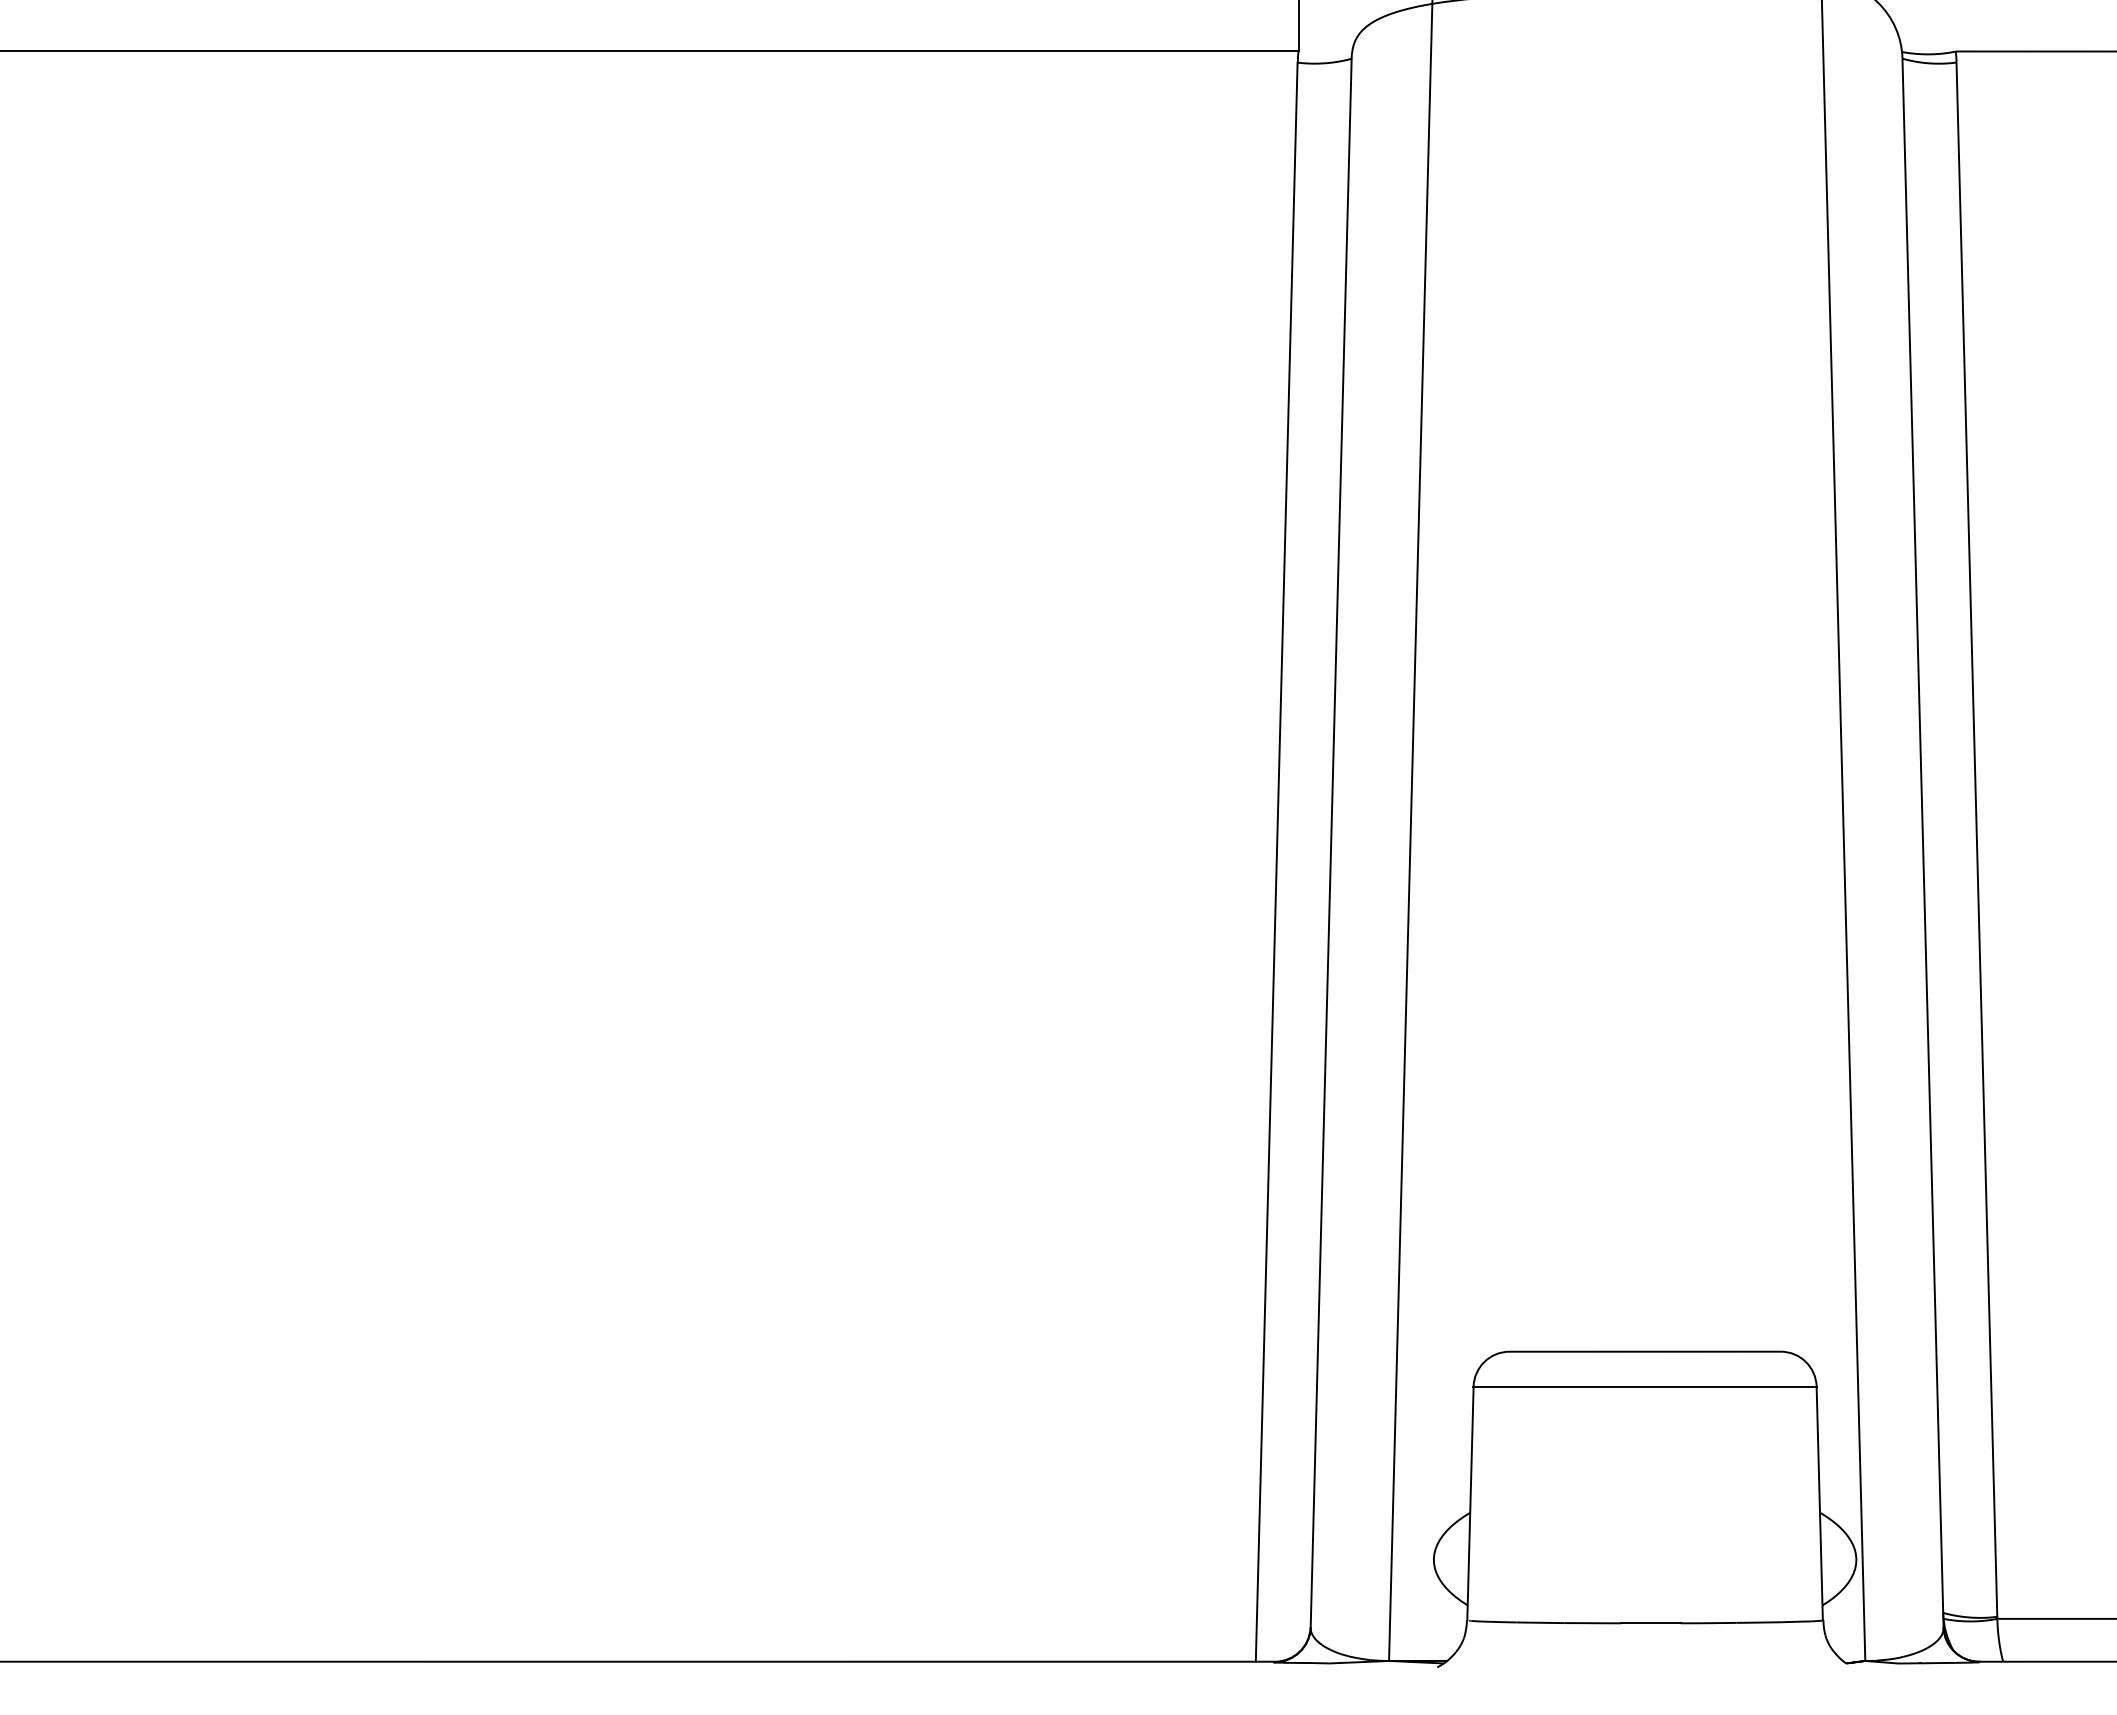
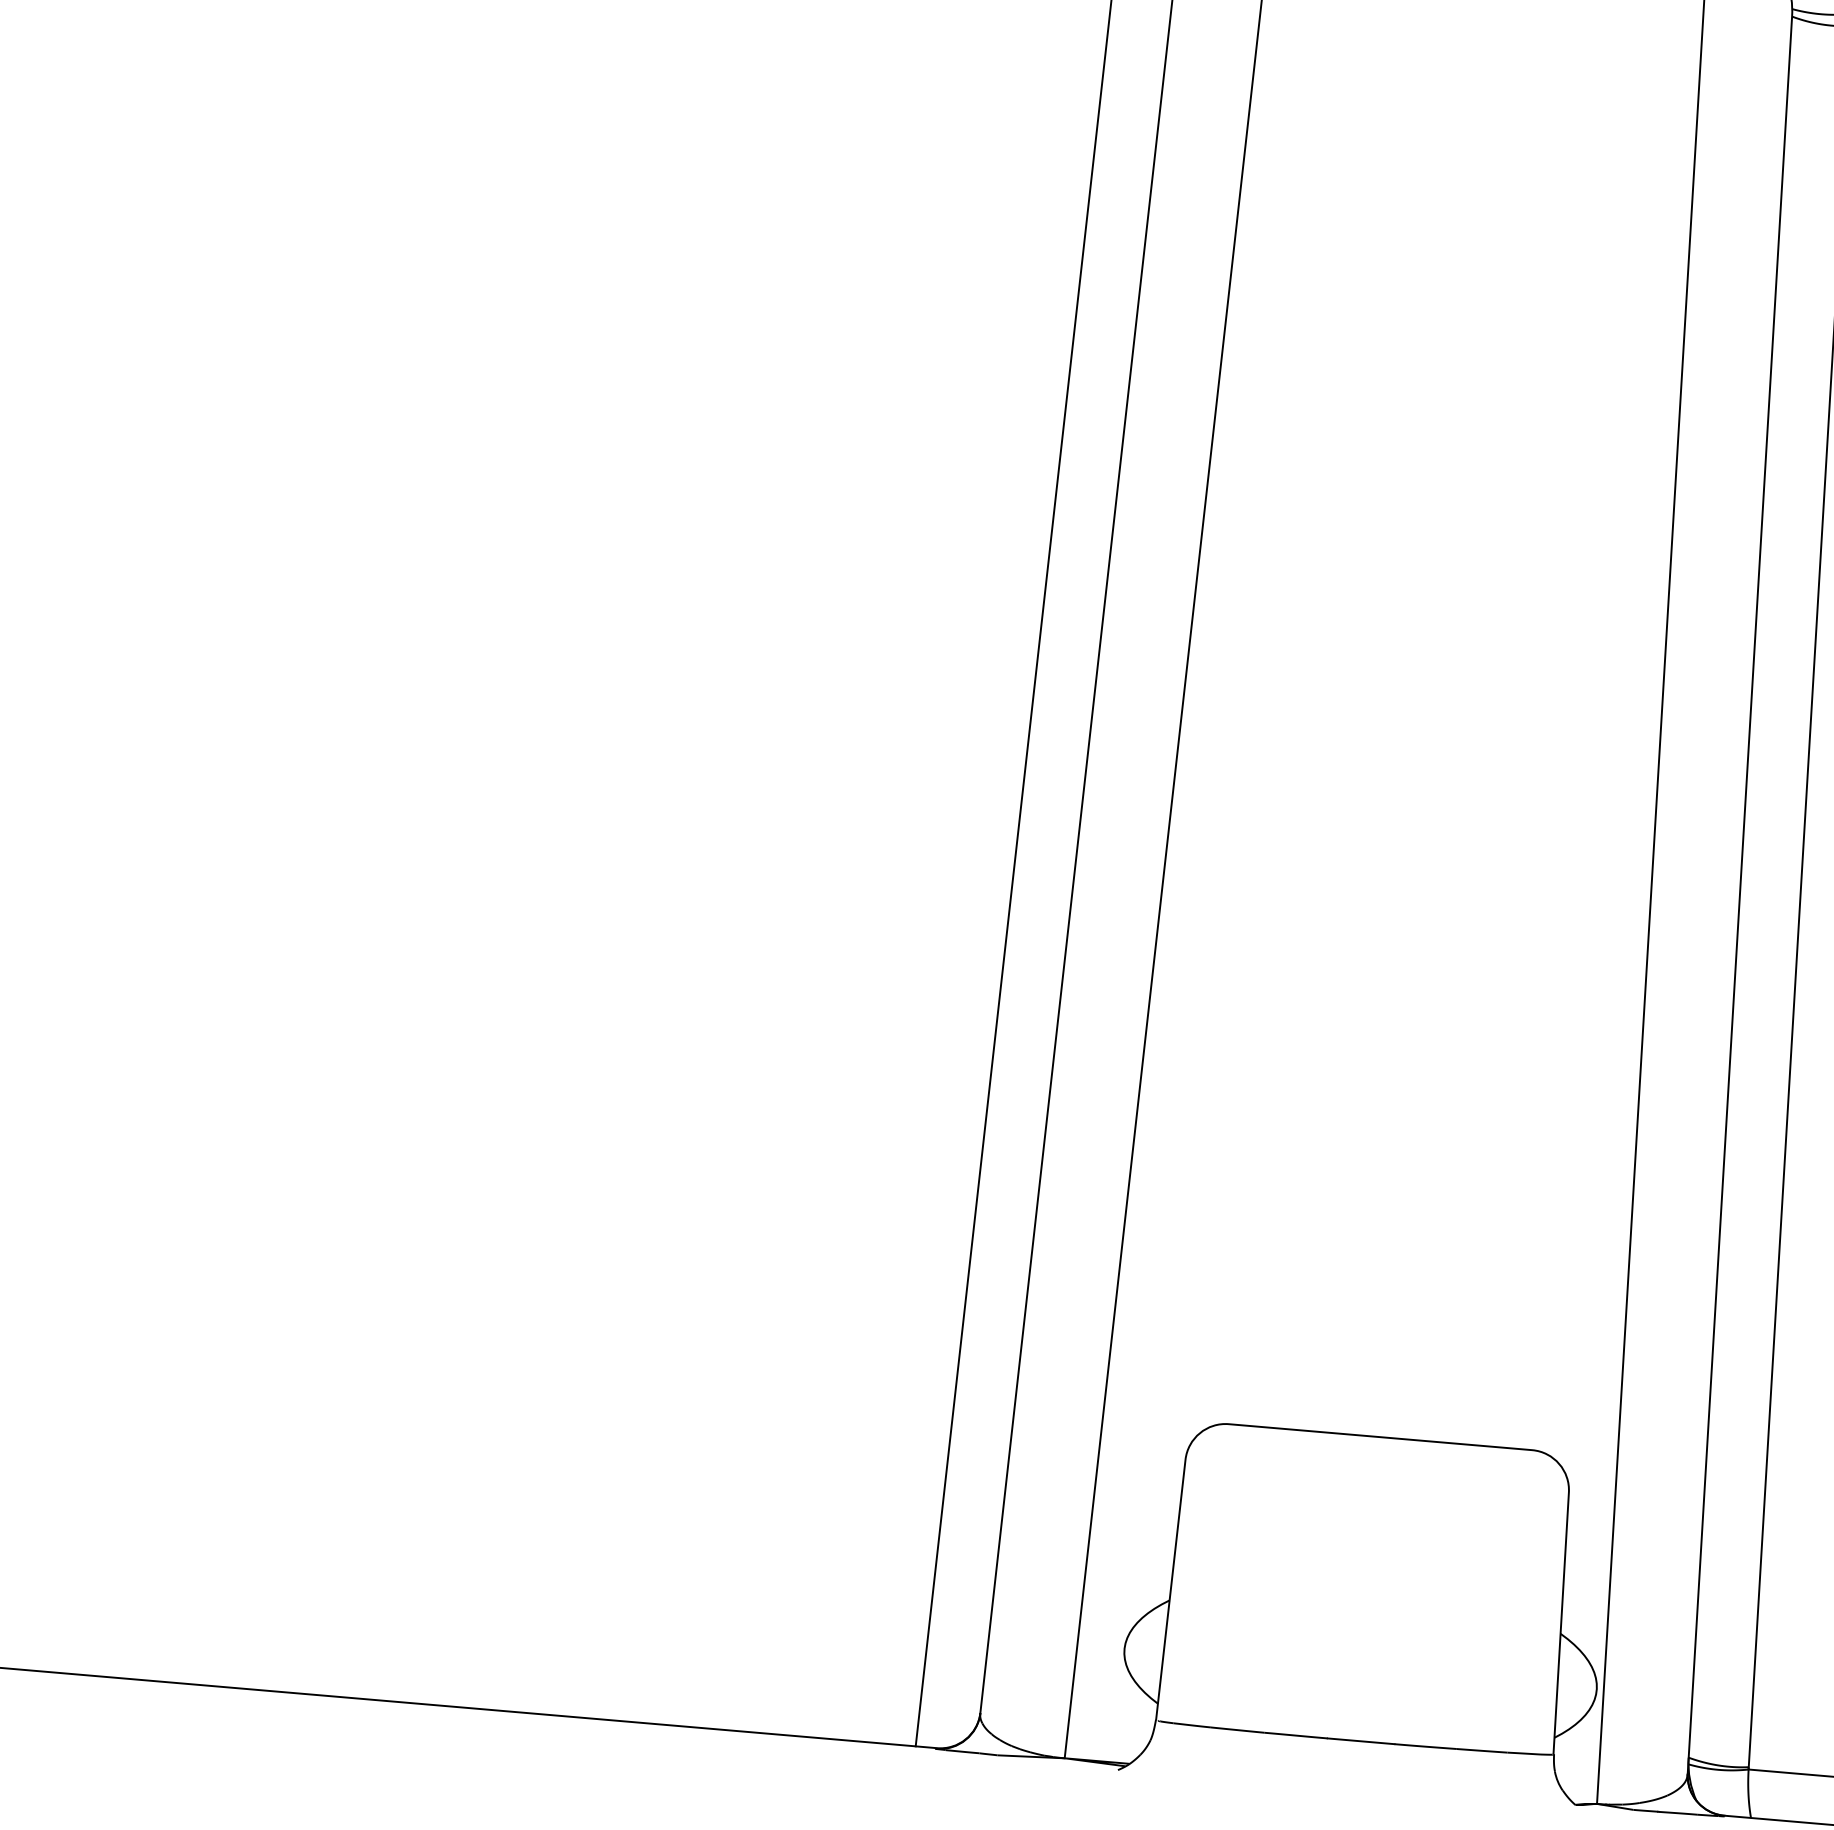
line: (1644, 1386) -> (1376, 1475), removed

